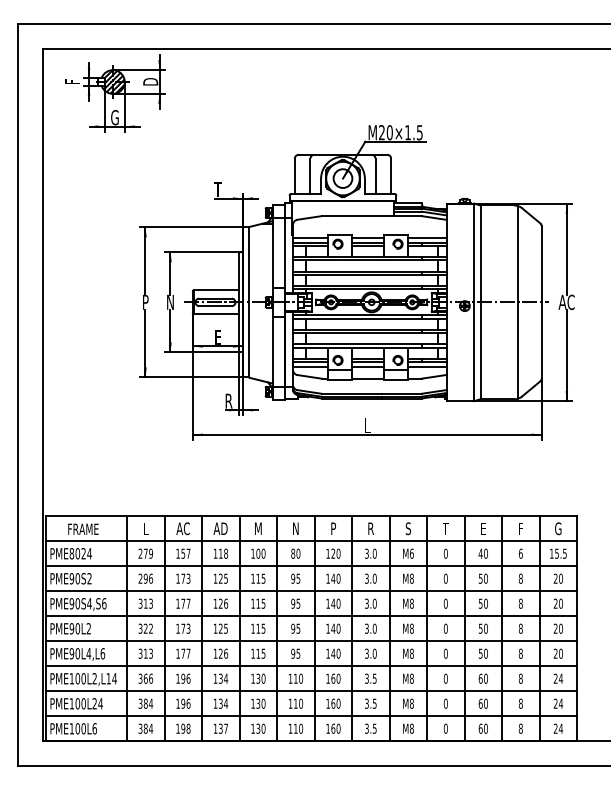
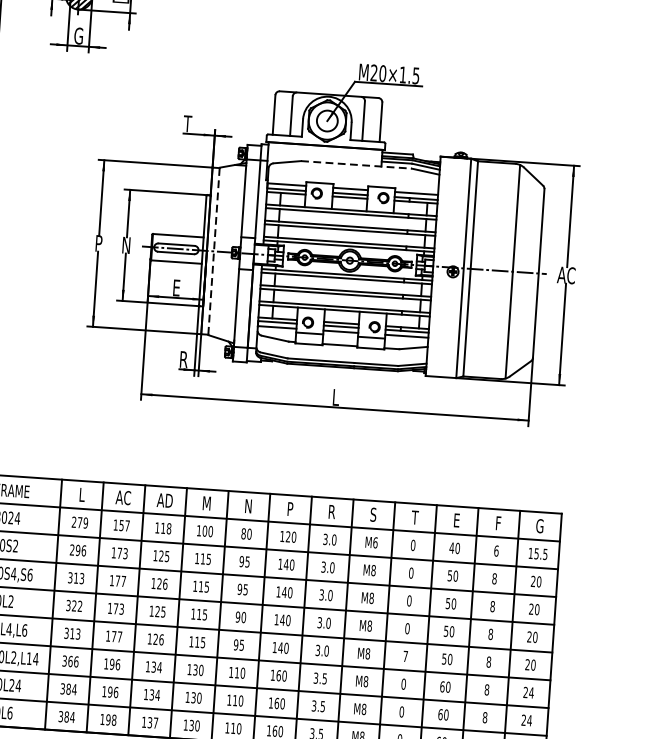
line: (371, 216) -> (356, 165), solid -> dashed
line: (249, 301) -> (214, 250), solid -> dashed
text: (298, 628) -> (243, 617), 95 -> 90
text: (445, 653) -> (405, 656), 0 -> 7

